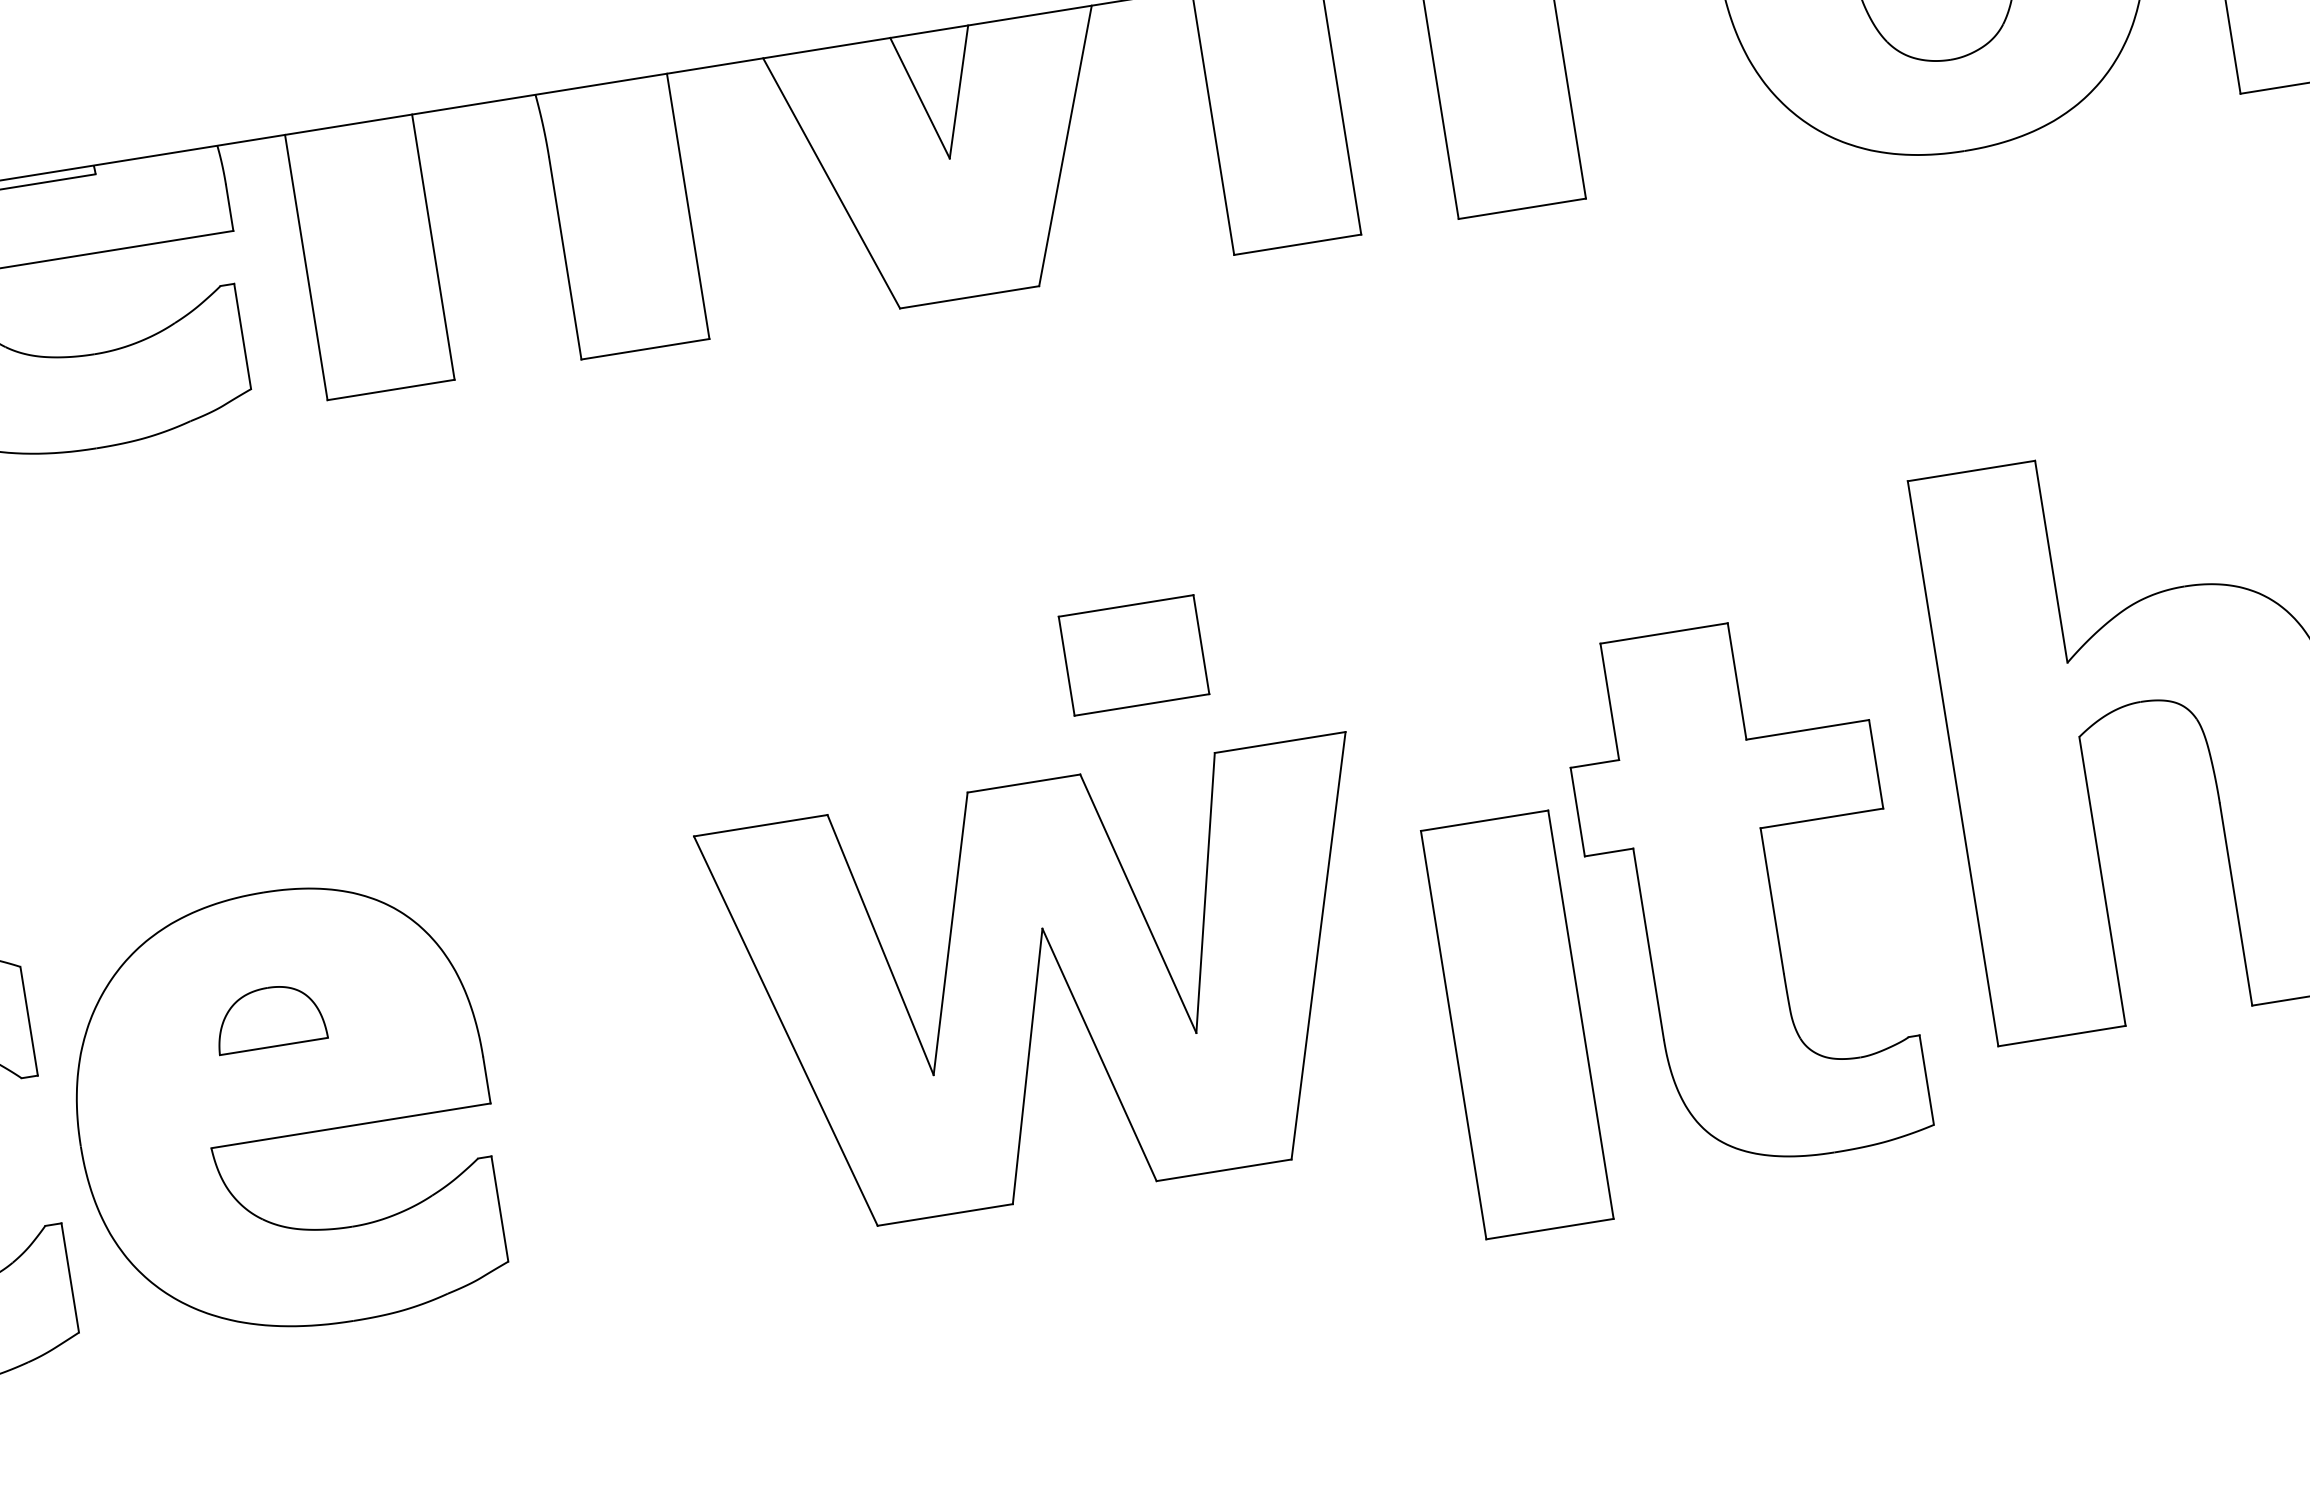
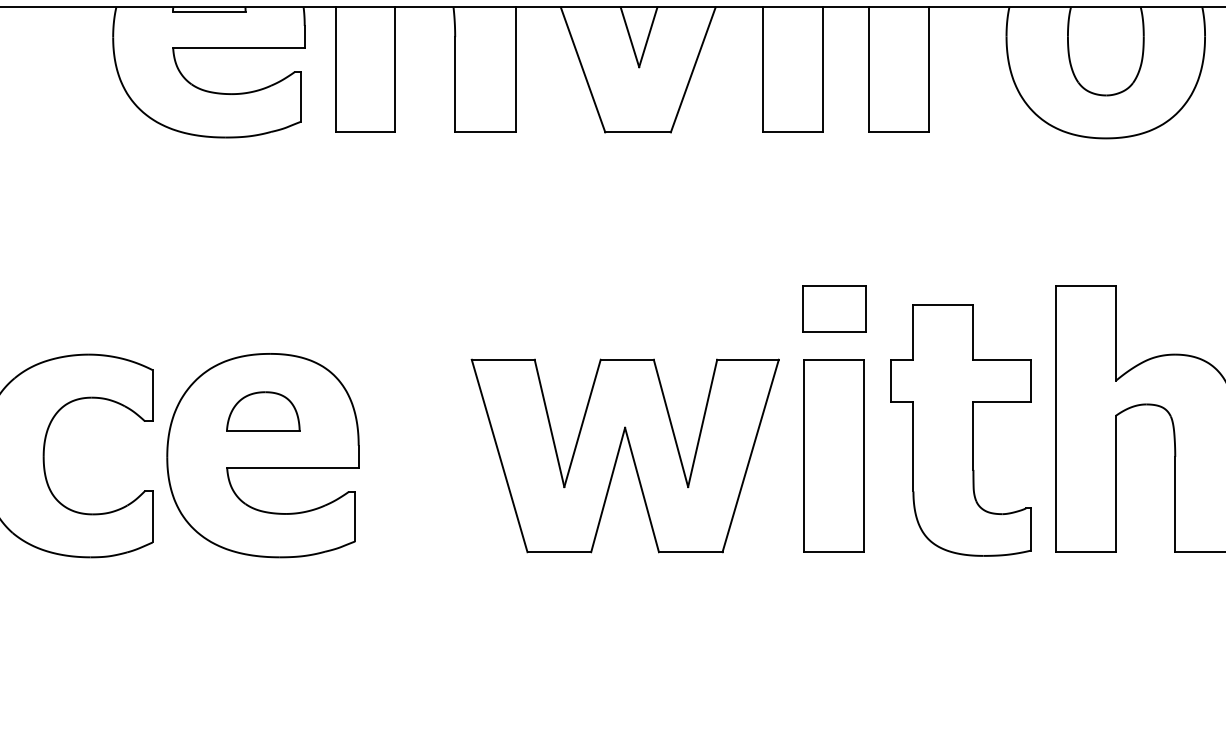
part: (1134, 654) -> (834, 308), moved
part: (1743, 894) -> (960, 430), moved
part: (269, 1016) -> (263, 411), size x1.43
part: (1515, 1024) -> (833, 455), moved

